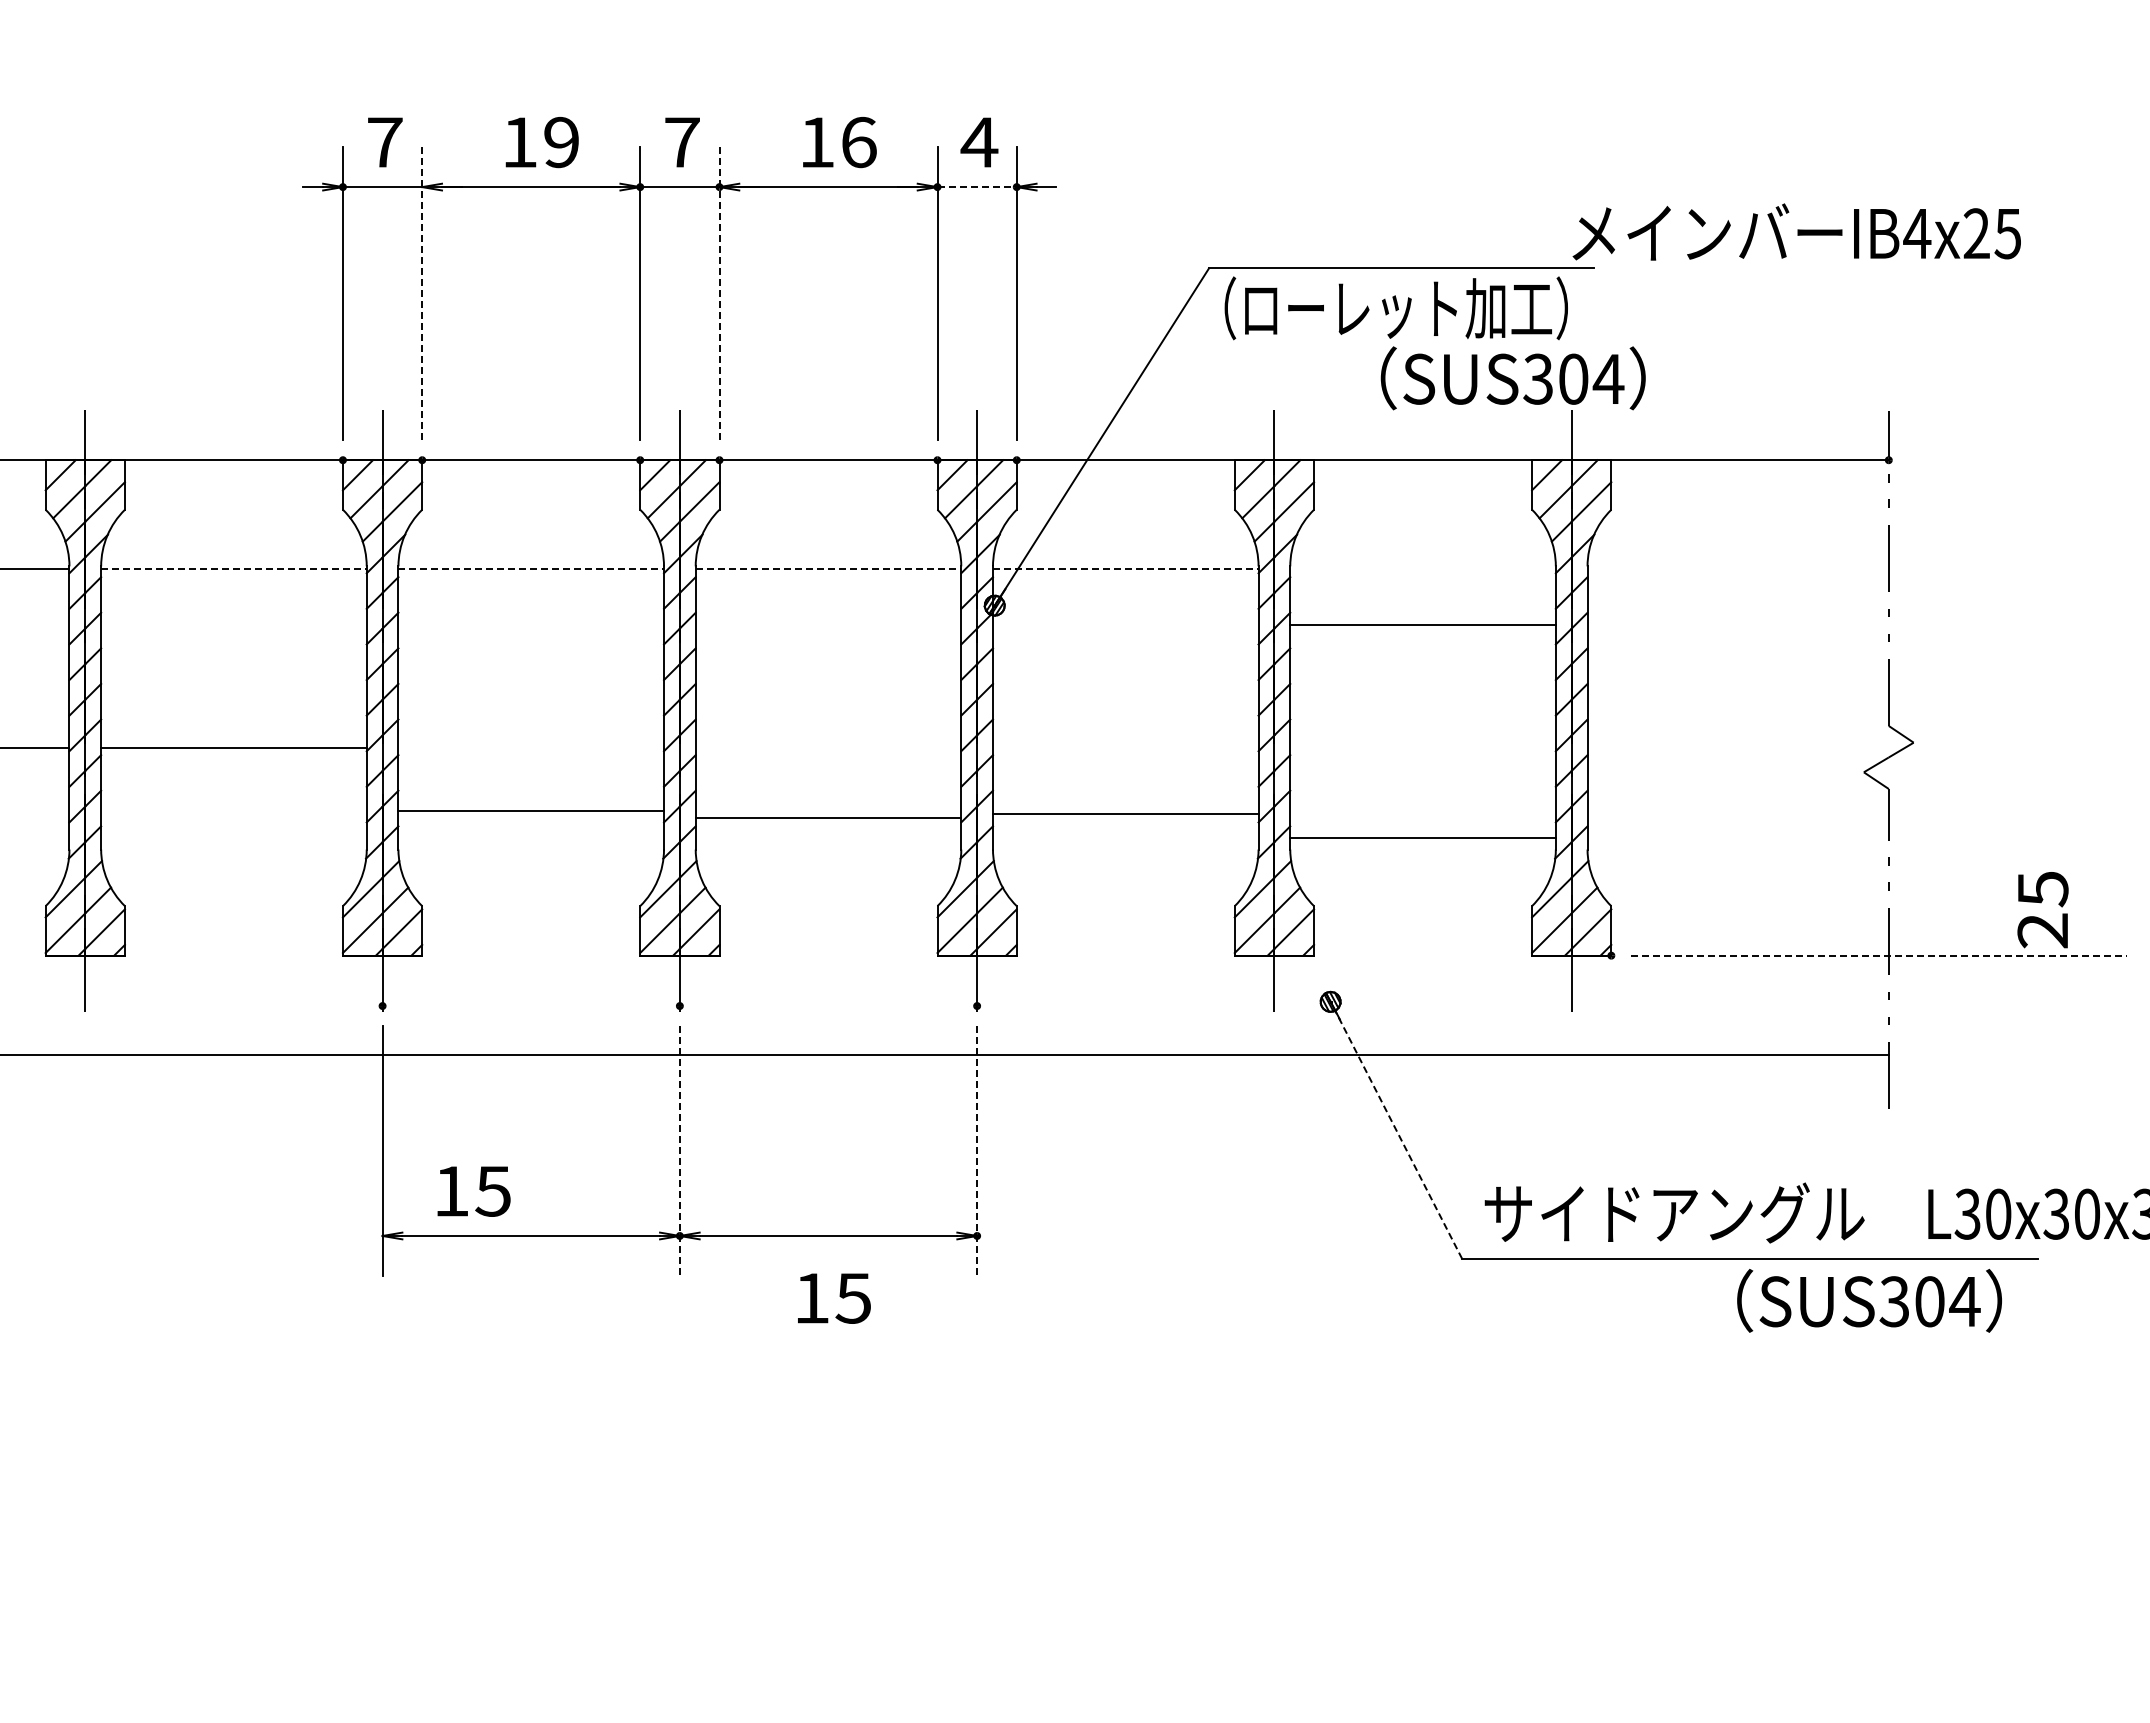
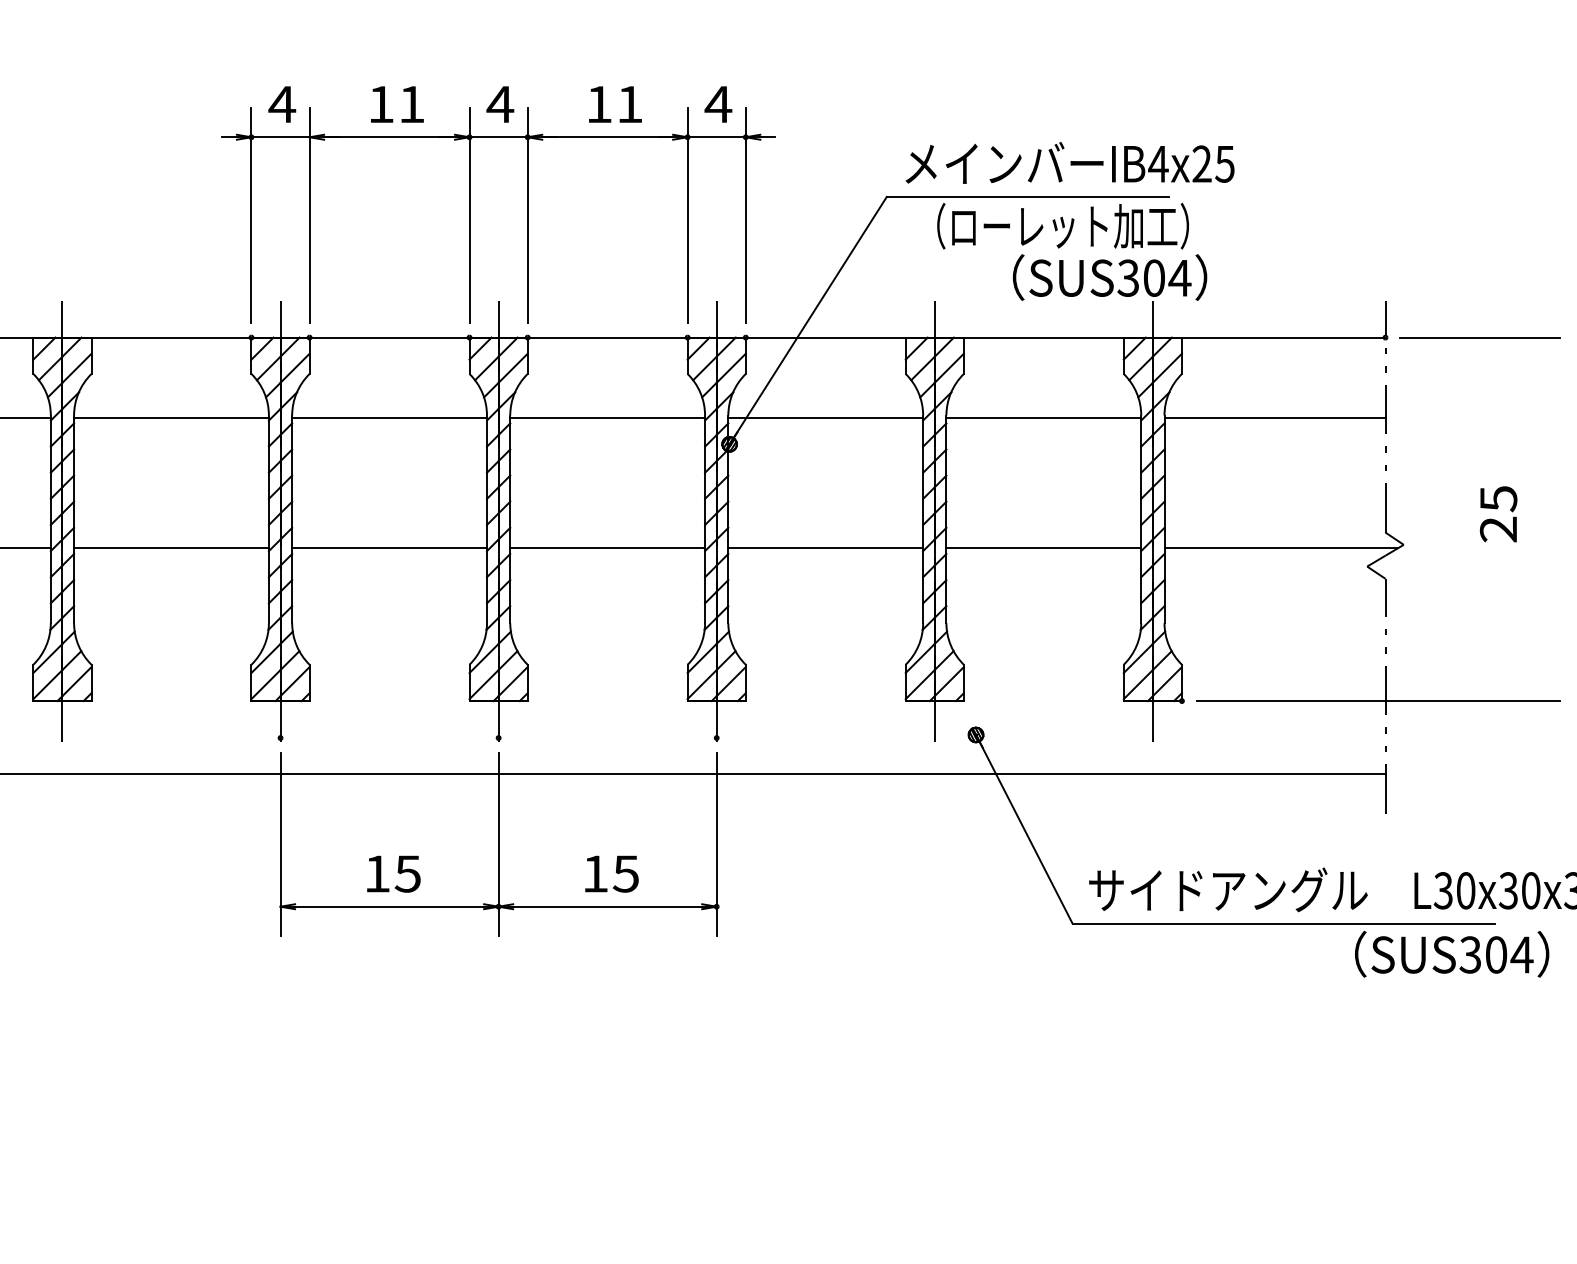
text: (384, 142) -> (281, 104), 7 -> 4
text: (561, 142) -> (411, 104), 19 -> 11
text: (682, 142) -> (500, 104), 7 -> 4
text: (859, 142) -> (630, 104), 16 -> 11
line: (977, 187) -> (716, 137), dashed -> solid
text: (1796, 231) -> (1069, 162), moved
line: (422, 293) -> (309, 215), dashed -> solid
line: (719, 293) -> (527, 215), dashed -> solid
text: (1395, 308) -> (1062, 226), moved
line: (2017, 459) -> (1479, 337), added
line: (233, 569) -> (171, 417), dashed -> solid
line: (531, 569) -> (389, 417), dashed -> solid
line: (828, 569) -> (607, 417), dashed -> solid
line: (1125, 569) -> (825, 417), dashed -> solid
line: (1737, 569) -> (1274, 417), added
line: (1422, 625) -> (1043, 417), moved
line: (1746, 747) -> (1281, 548), added
line: (531, 810) -> (389, 548), moved
line: (1125, 813) -> (825, 548), moved
line: (828, 817) -> (607, 548), moved
line: (1422, 837) -> (1043, 548), moved
text: (2042, 910) -> (1498, 514), moved
line: (1879, 955) -> (1378, 700), dashed -> solid
line: (1397, 1131) -> (1025, 830), dashed -> solid
line: (679, 1150) -> (498, 844), dashed -> solid
line: (977, 1150) -> (716, 844), dashed -> solid
text: (473, 1191) -> (393, 874), moved
text: (834, 1298) -> (612, 874), moved
text: (1869, 1300) -> (1452, 954), moved

